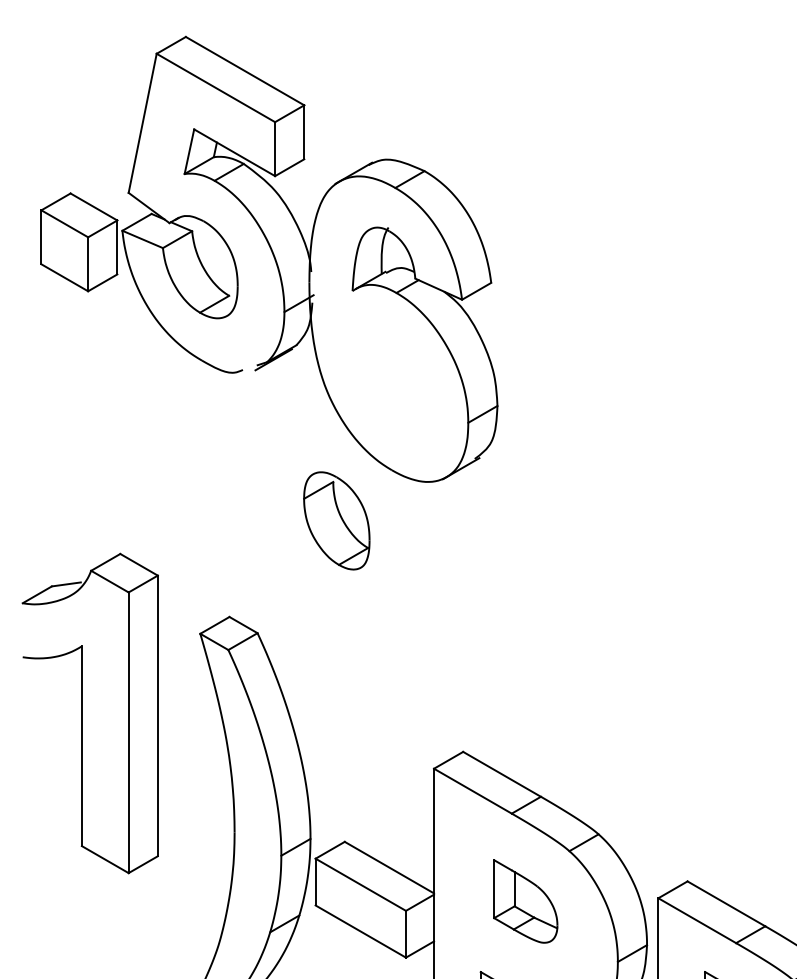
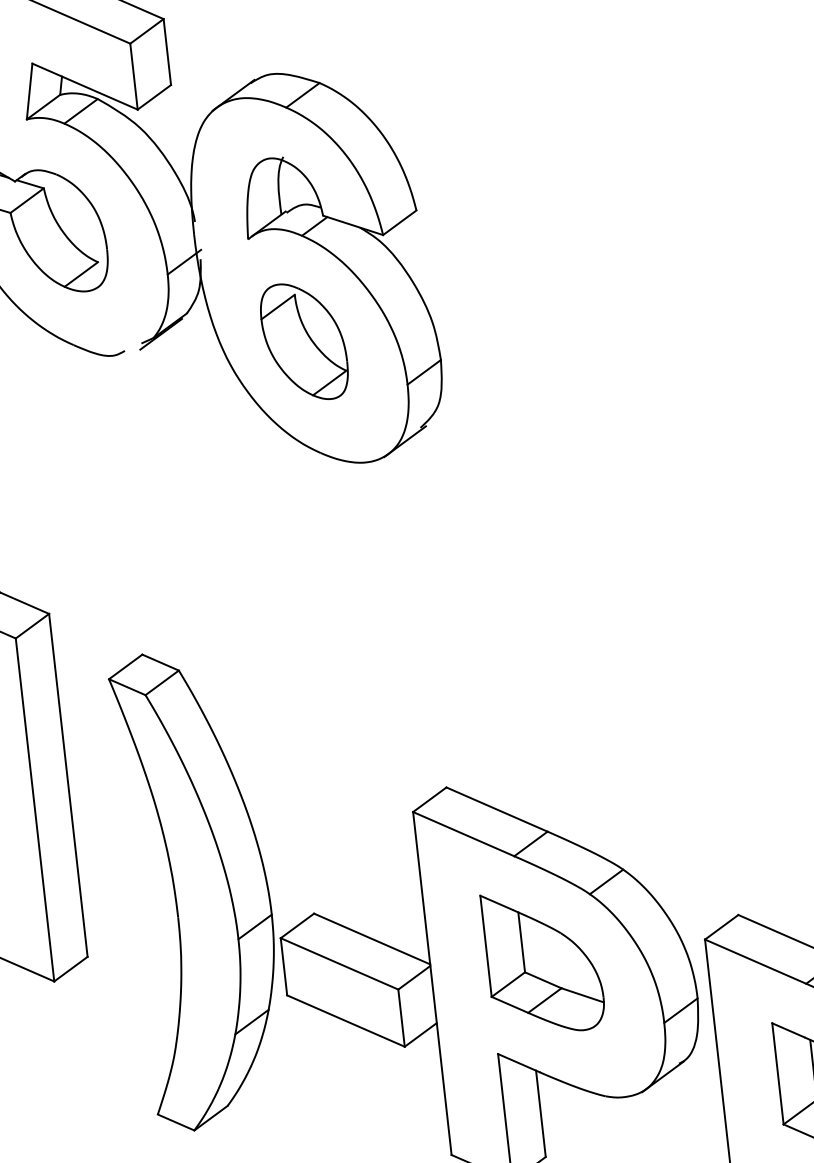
part: (336, 520) -> (303, 341), moved
part: (525, 901) -> (543, 961), size x1.43

